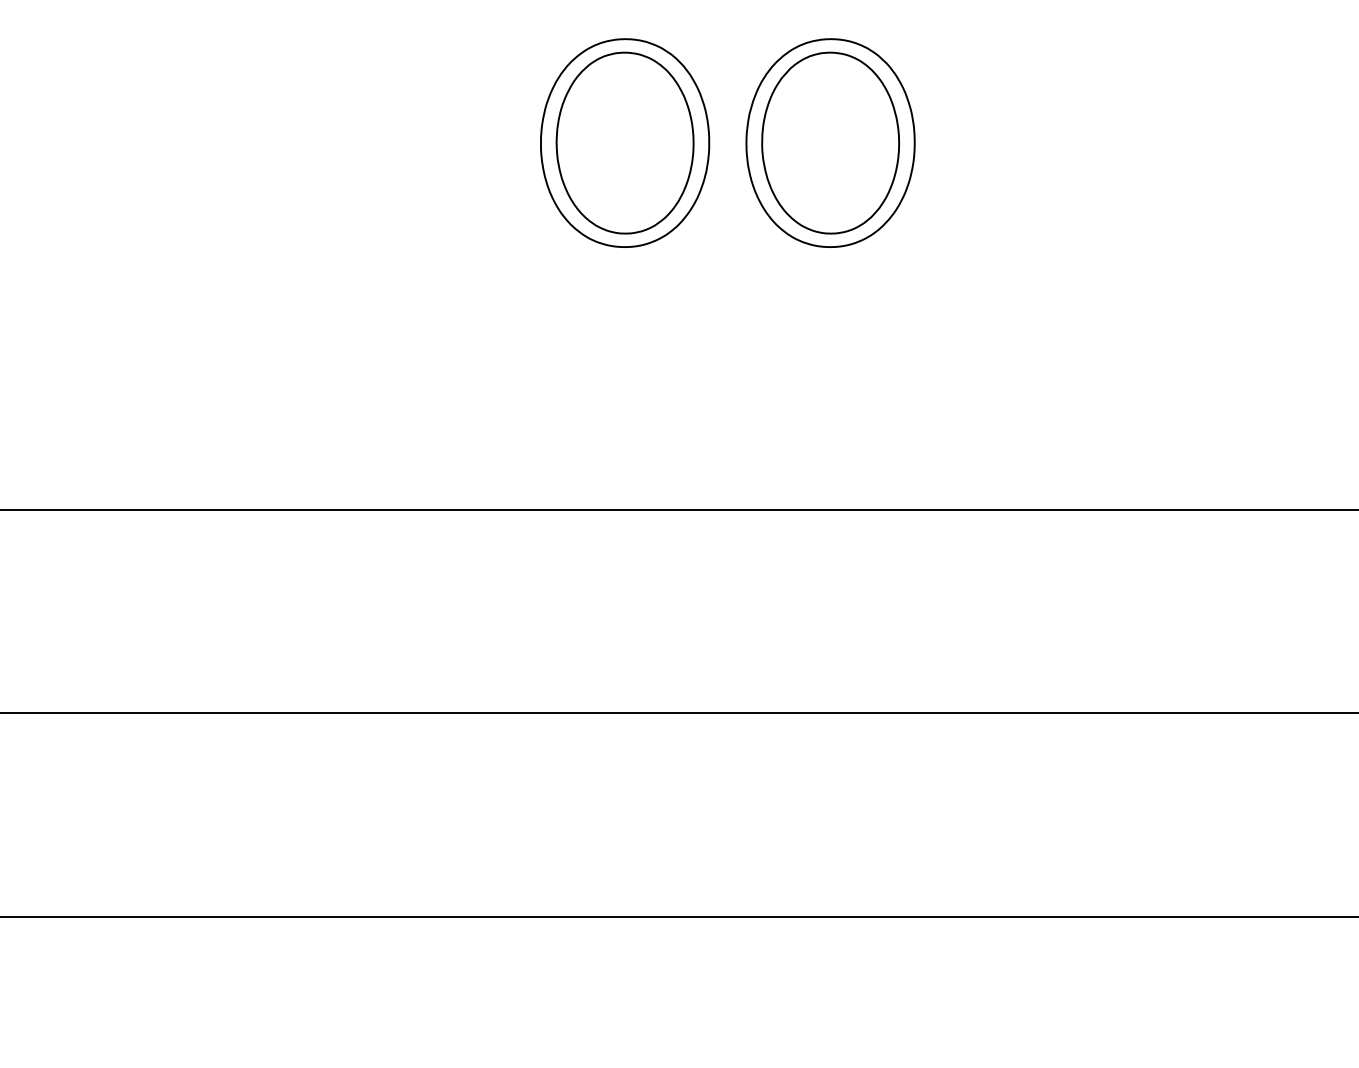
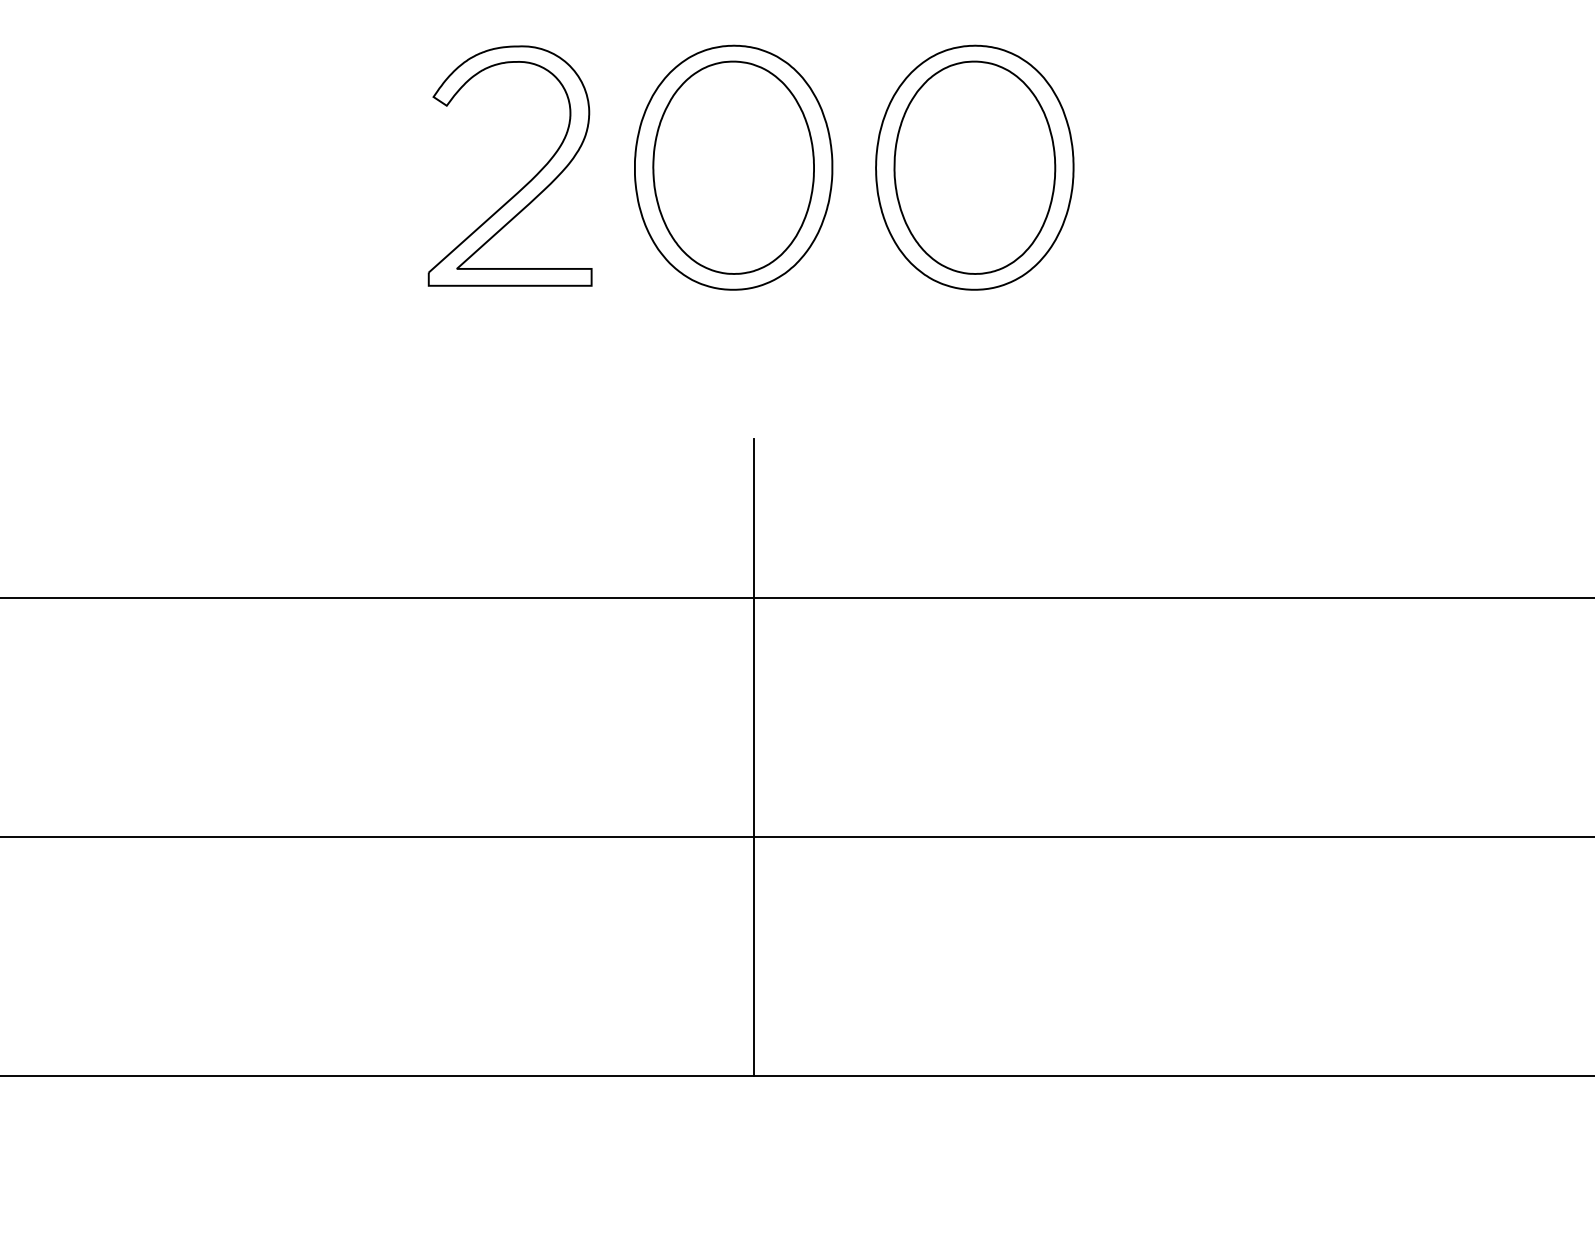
part: (449, 155) -> (527, 182), added
line: (642, 645) -> (754, 757), added

